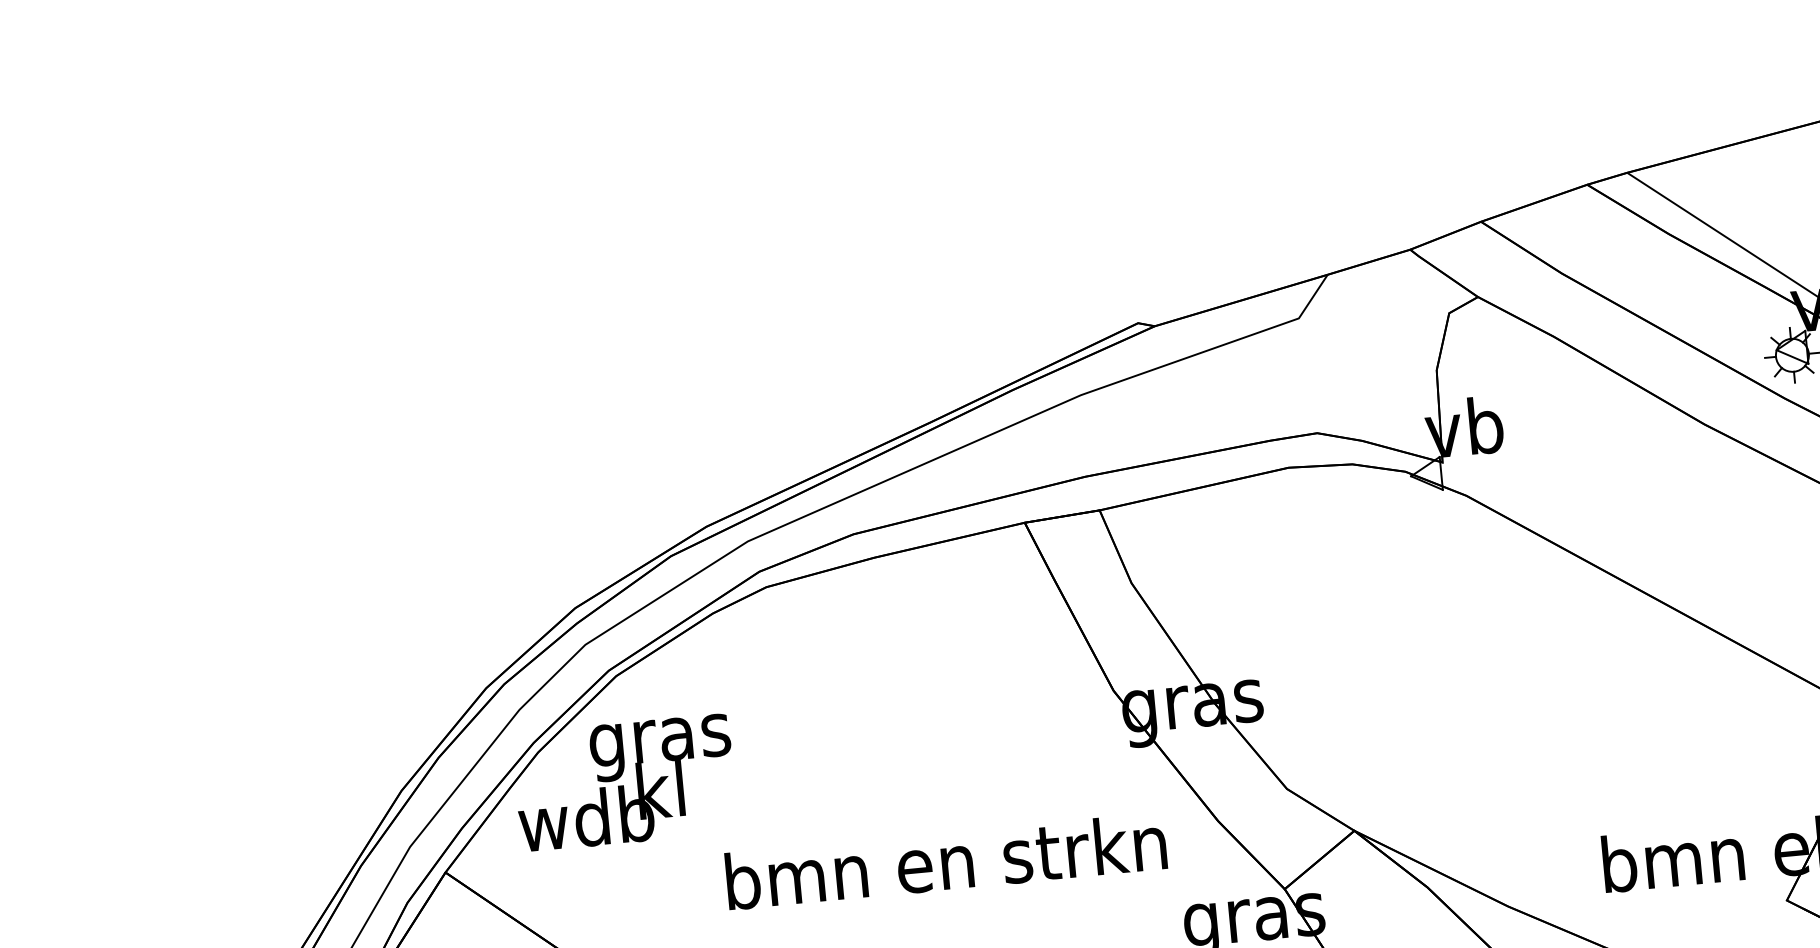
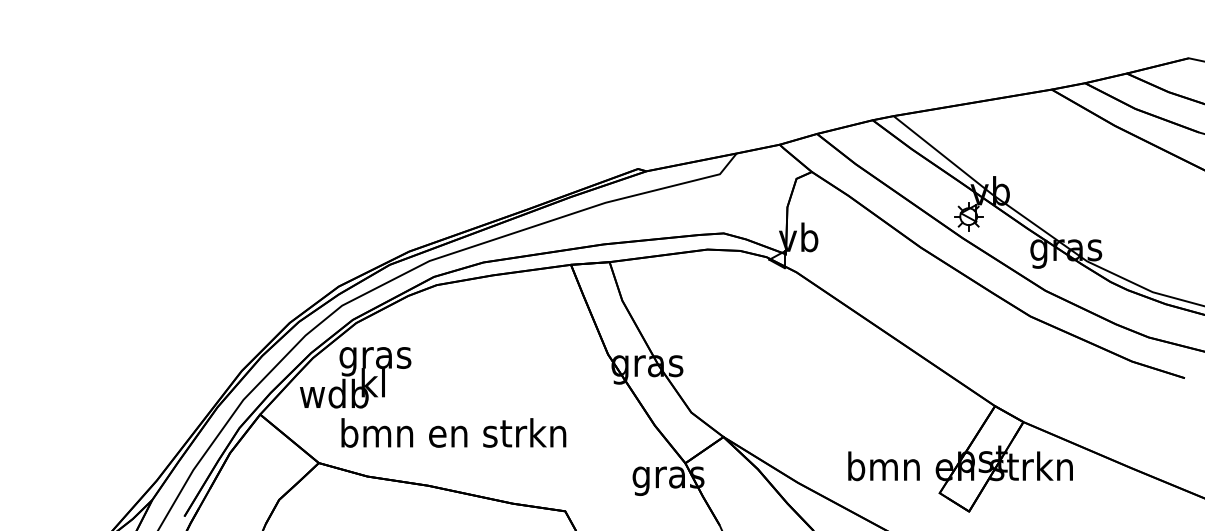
text: (945, 860) -> (453, 432), moved

